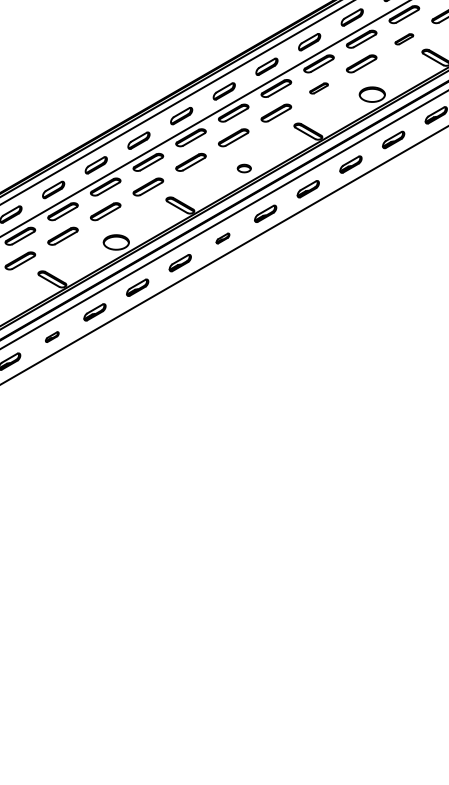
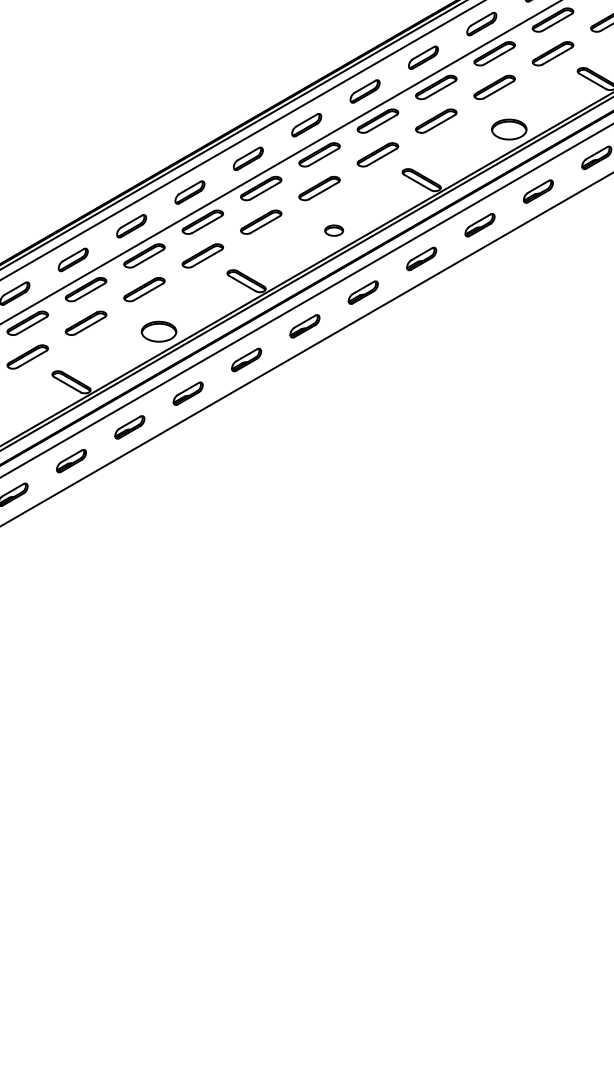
part: (403, 39) -> (552, 53), size x1.67
part: (319, 88) -> (436, 120), size x1.67
part: (222, 238) -> (304, 326), size x1.67
part: (52, 337) -> (71, 461), size x1.67

